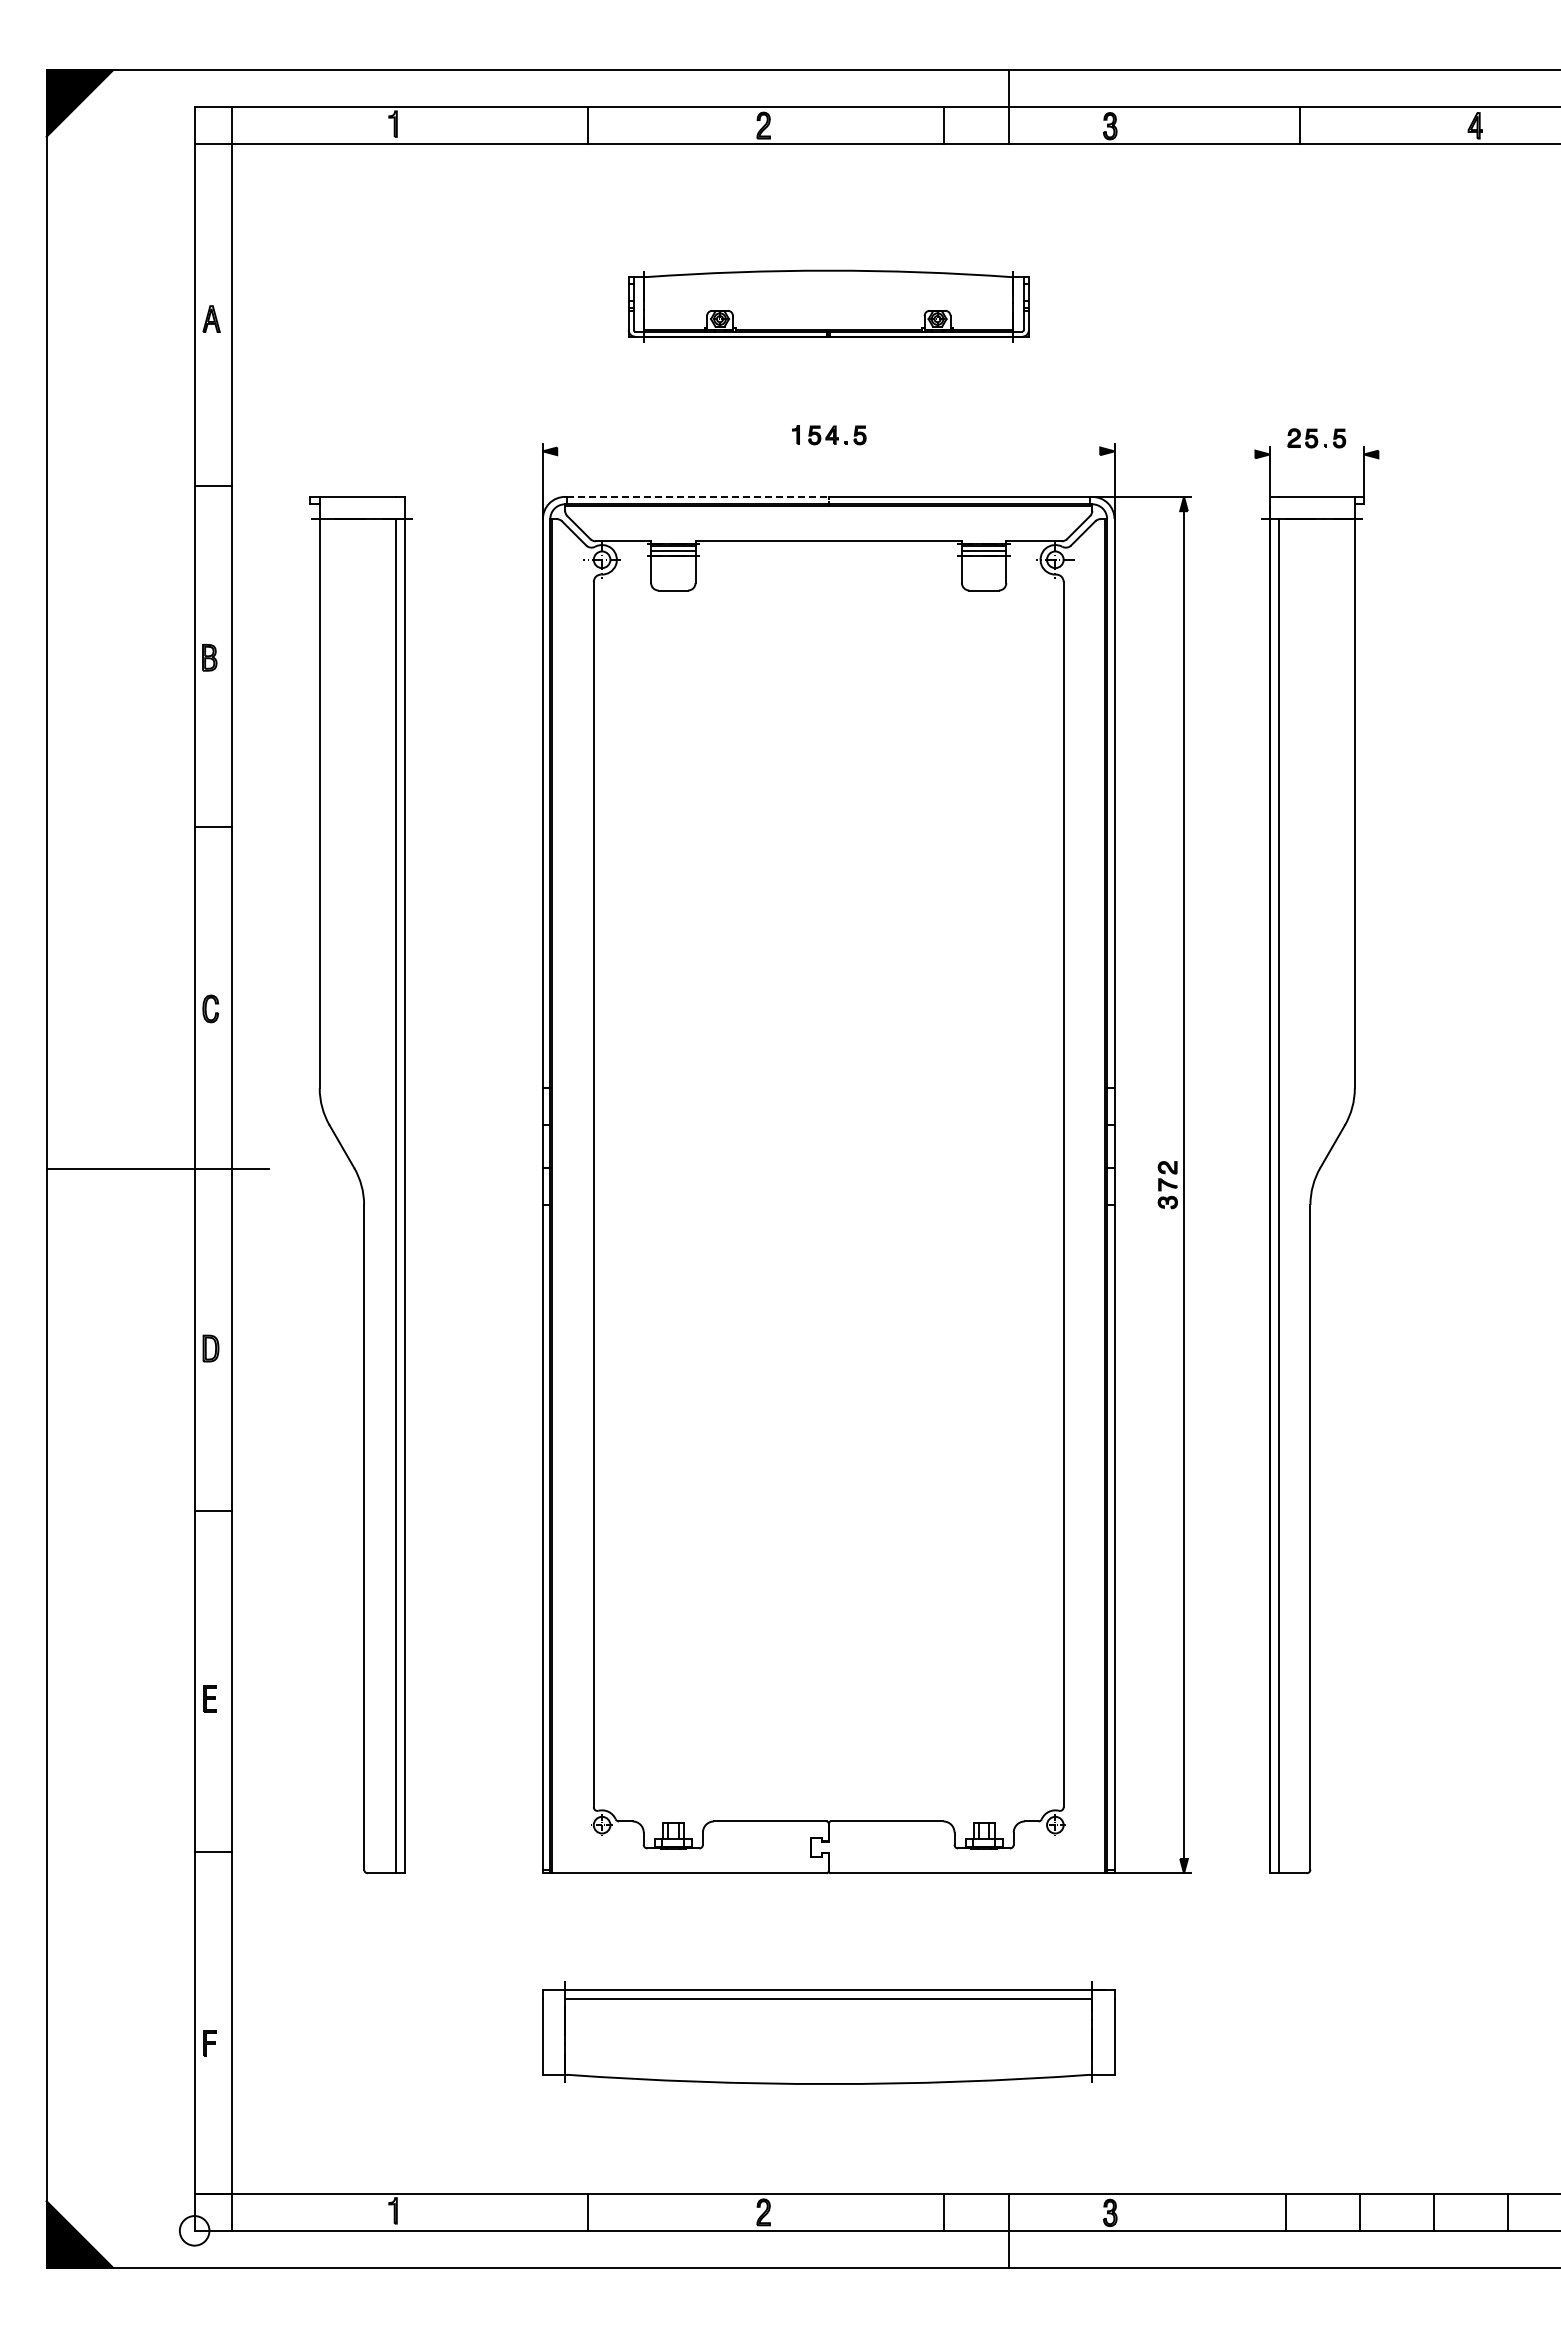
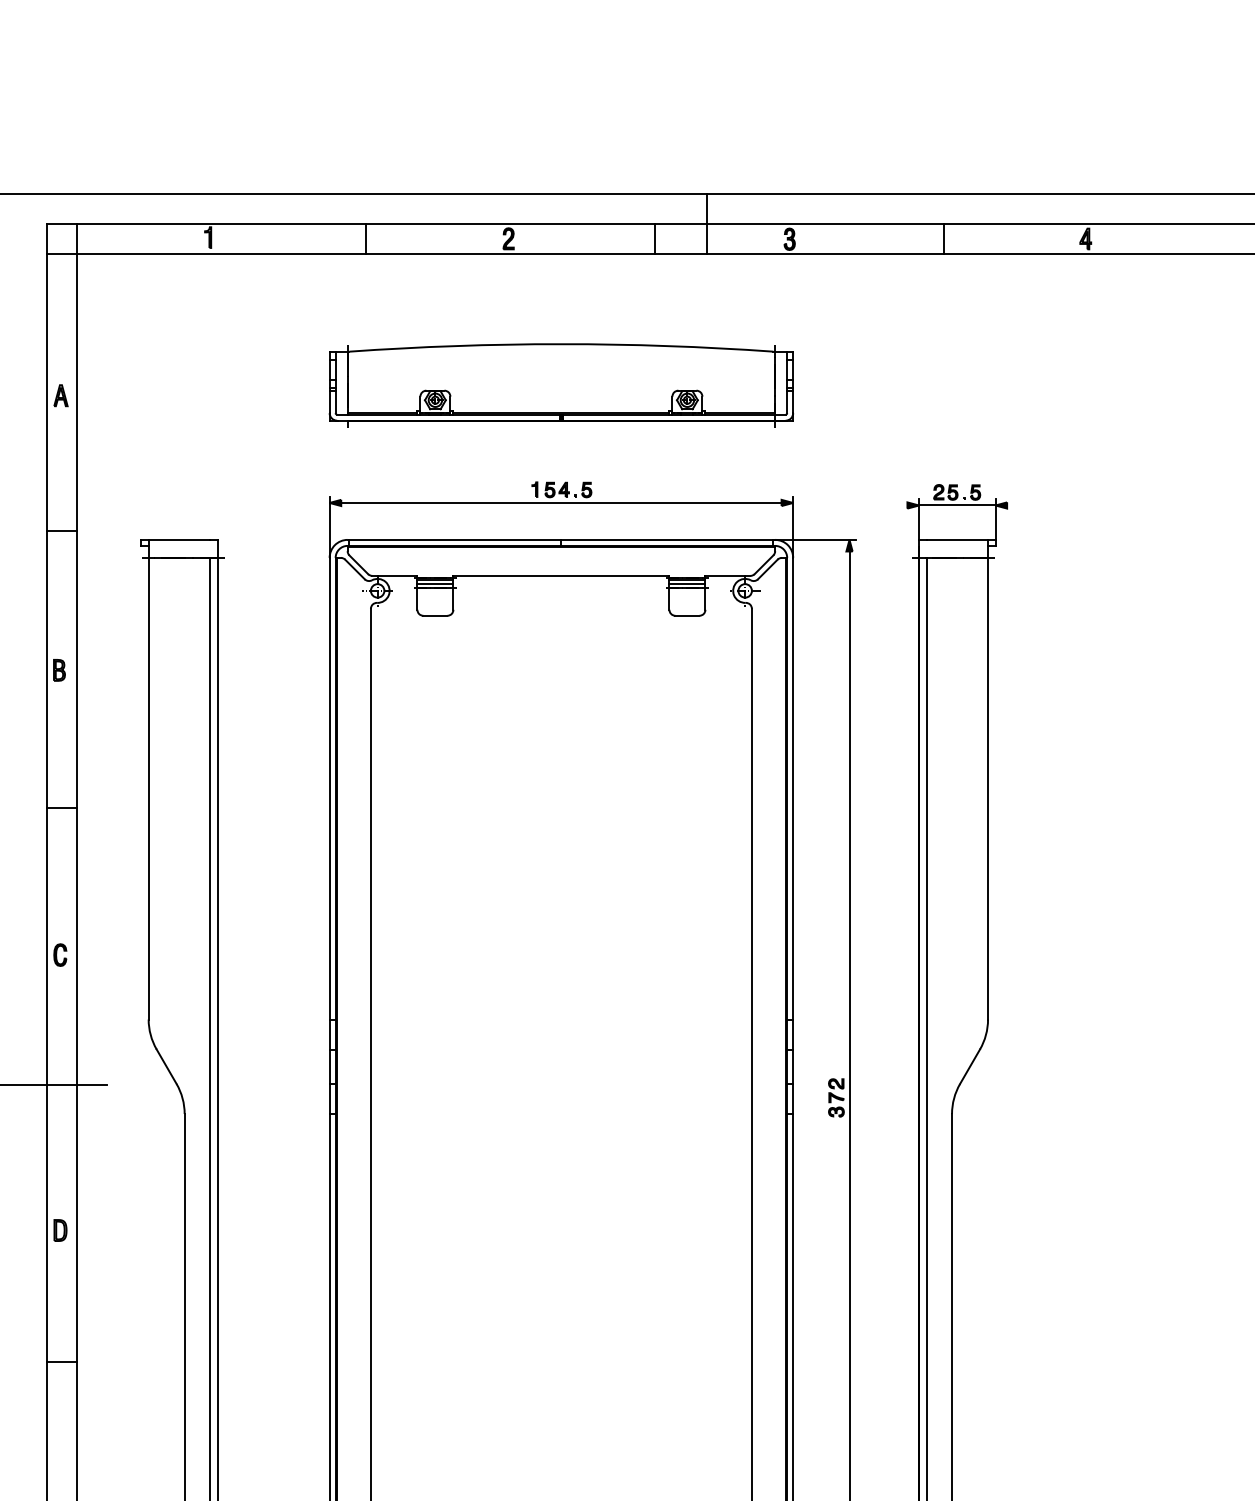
part: (828, 305) -> (561, 384), size x1.43
line: (828, 451) -> (561, 503), added
line: (1316, 454) -> (956, 505), added
line: (698, 496) -> (455, 539), dashed -> solid

